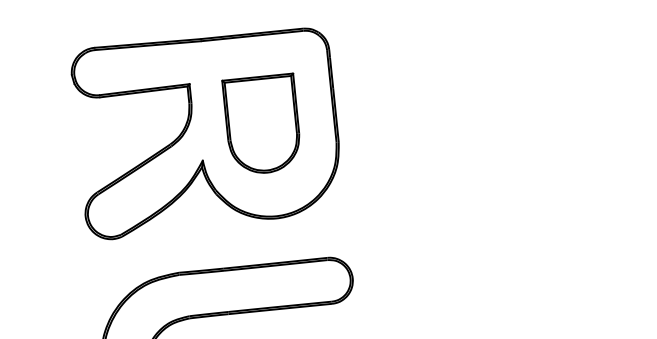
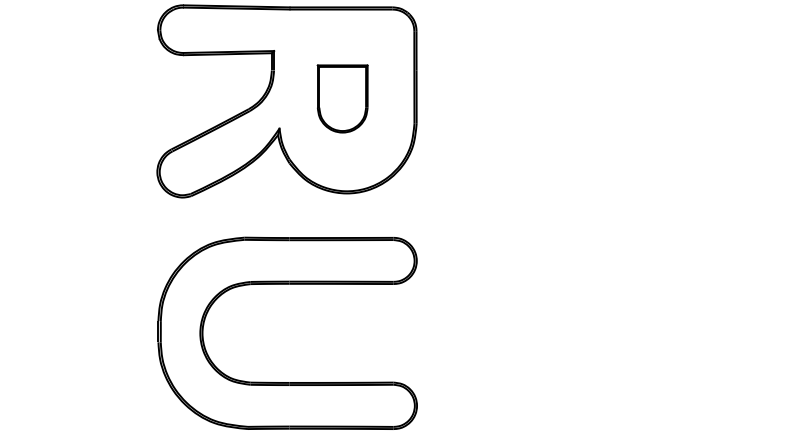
part: (262, 124) -> (342, 98), size x0.7

